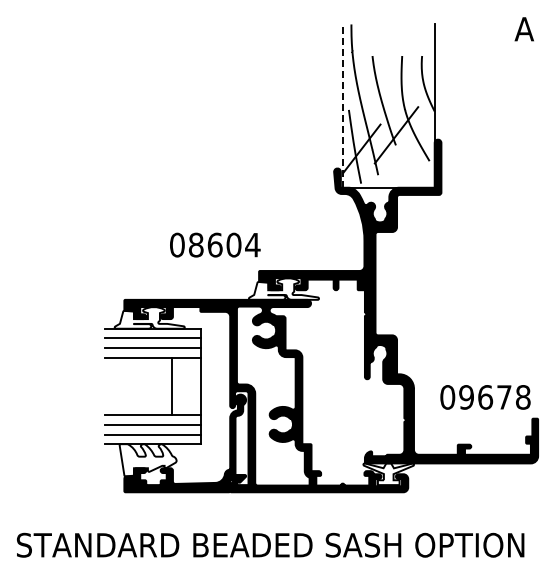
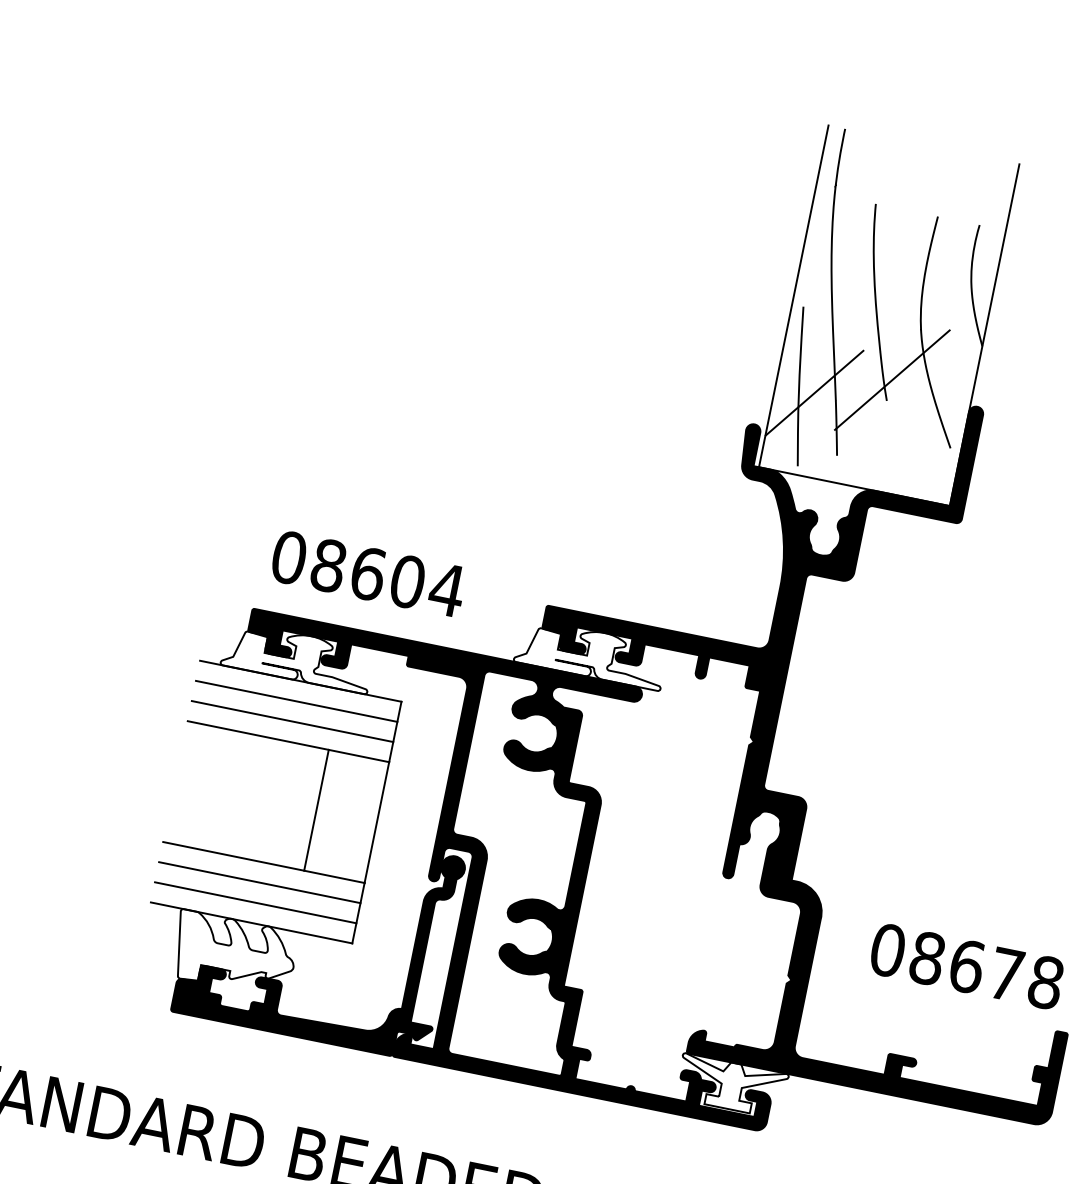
line: (343, 106) -> (793, 297), dashed -> solid
text: (215, 244) -> (369, 572), moved
text: (466, 397) -> (927, 958), 09678 -> 08678

